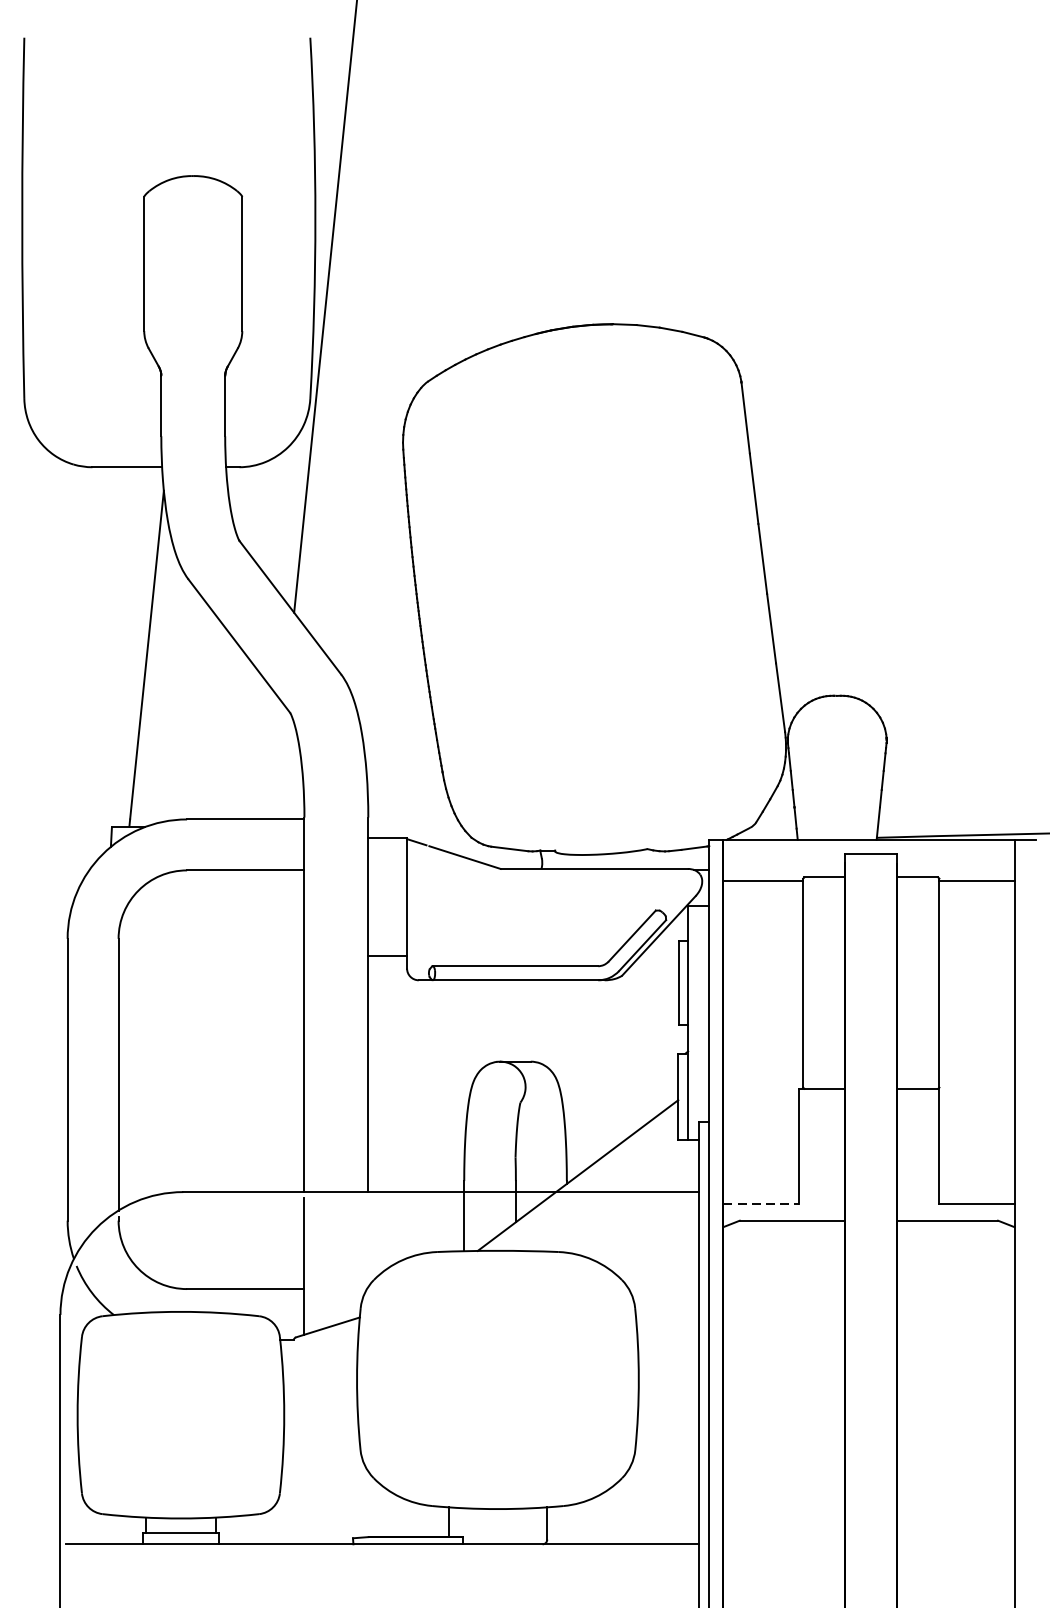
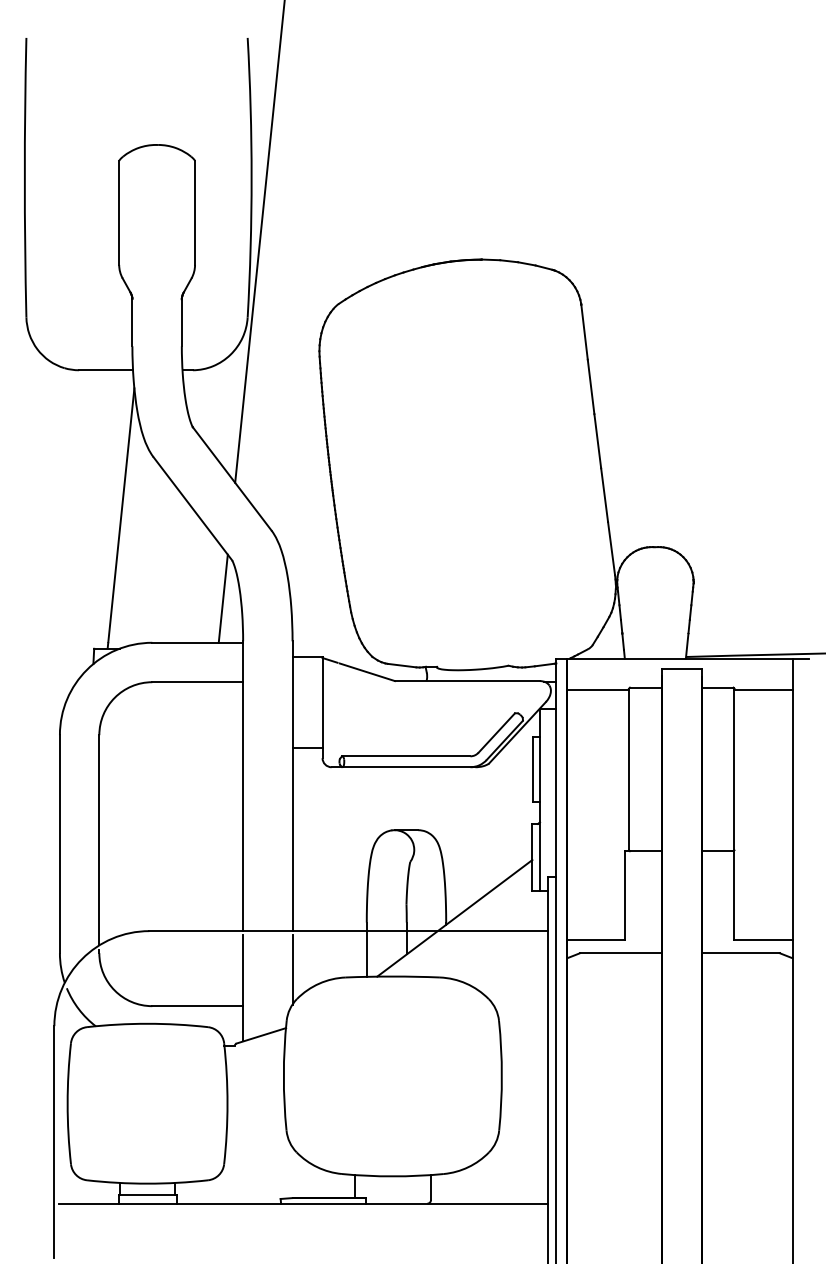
line: (277, 762) -> (222, 598), added
line: (761, 1204) -> (596, 940), dashed -> solid
line: (368, 1241) -> (292, 969), added

